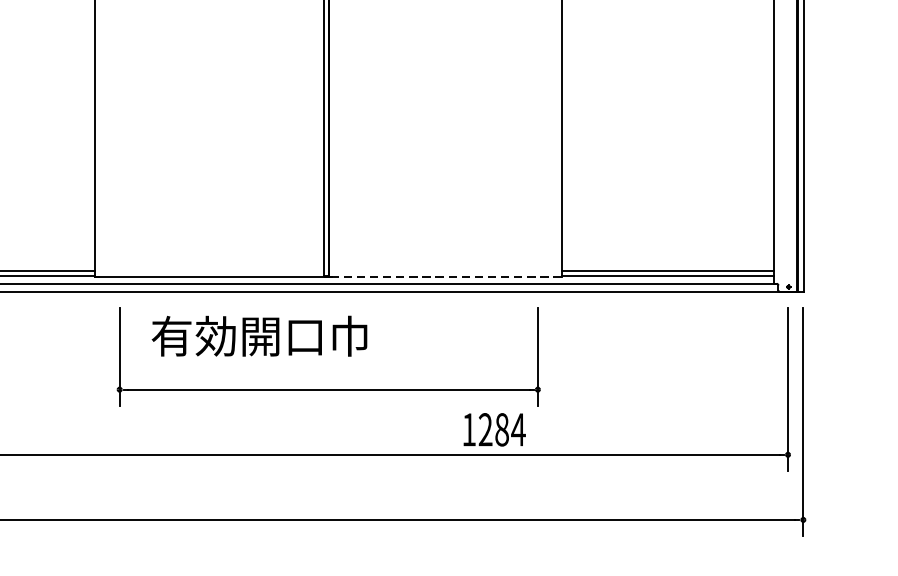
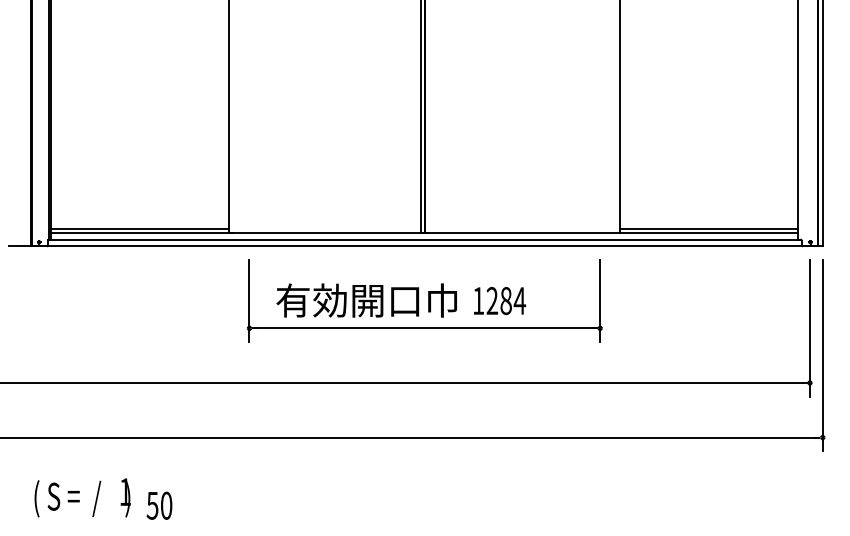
line: (445, 276) -> (522, 233), dashed -> solid
text: (259, 336) -> (366, 300), moved
text: (495, 430) -> (500, 301), moved

